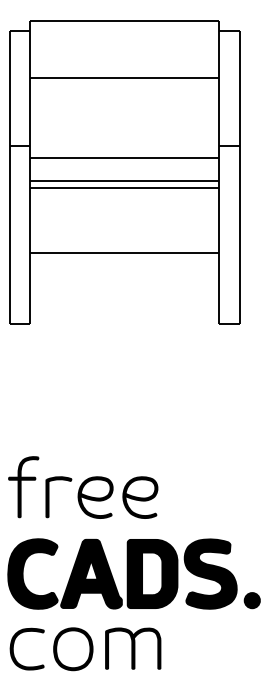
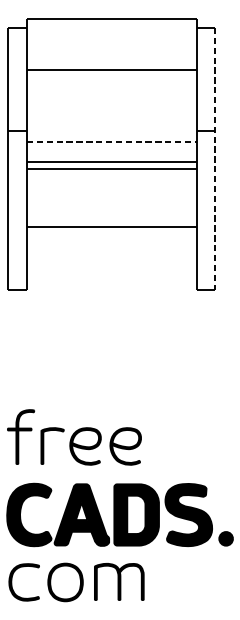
line: (124, 158) -> (111, 142), solid -> dashed
line: (240, 177) -> (215, 159), solid -> dashed

